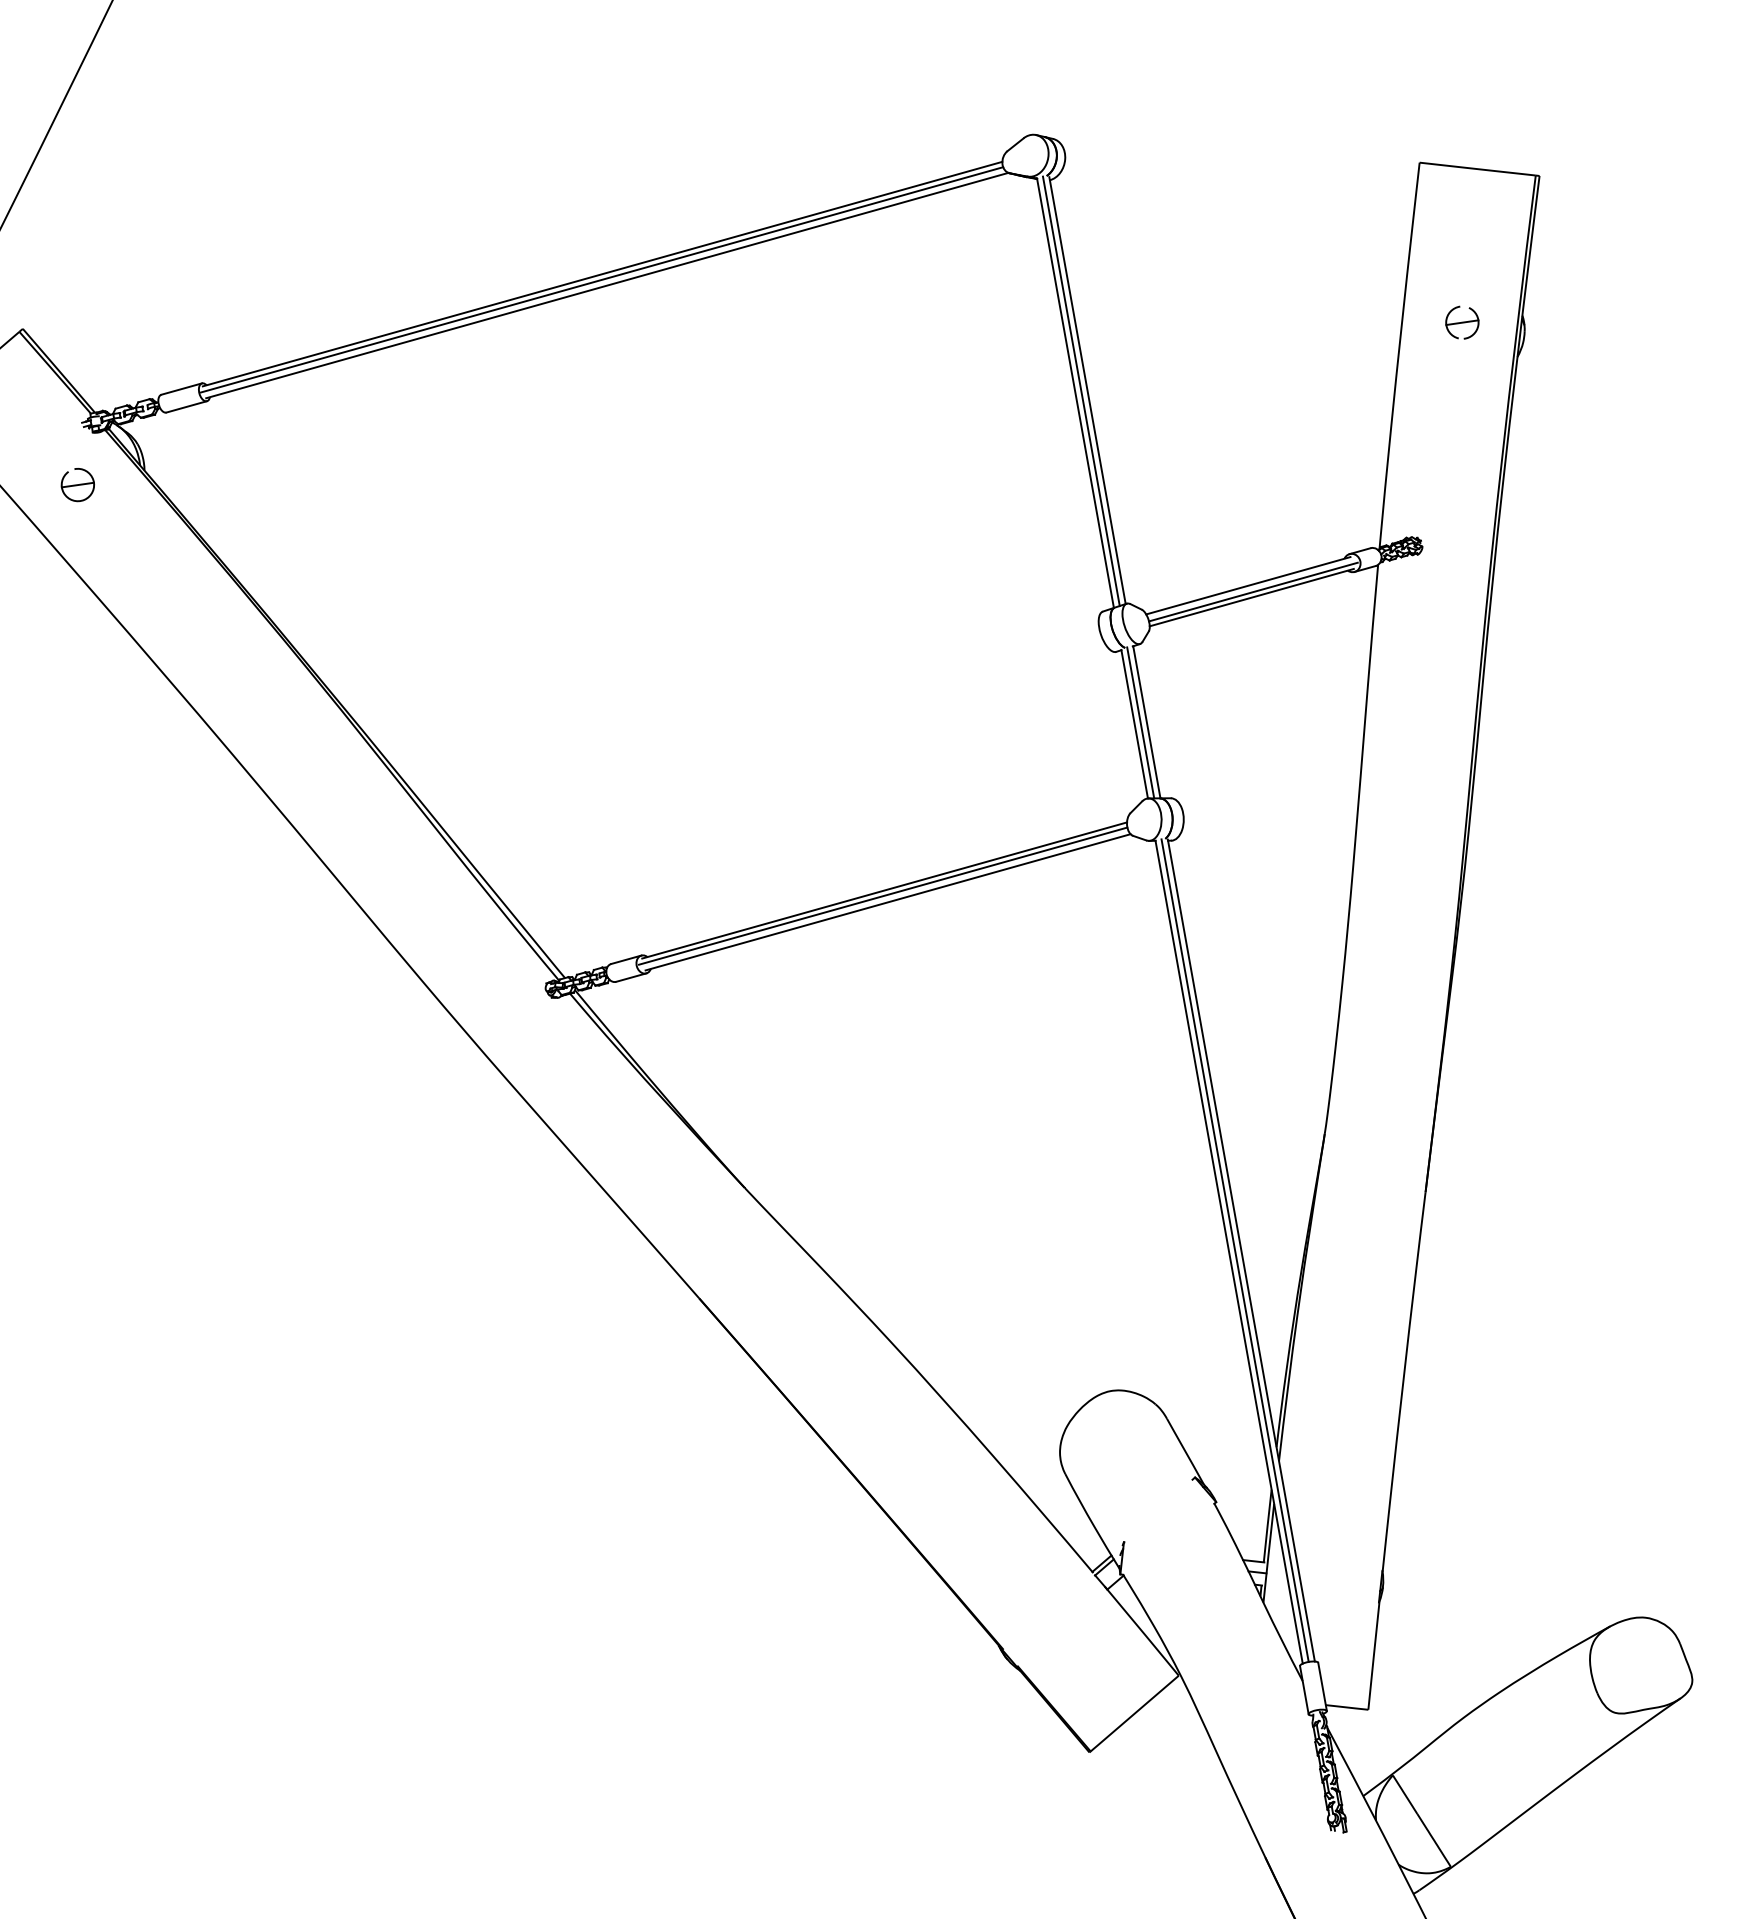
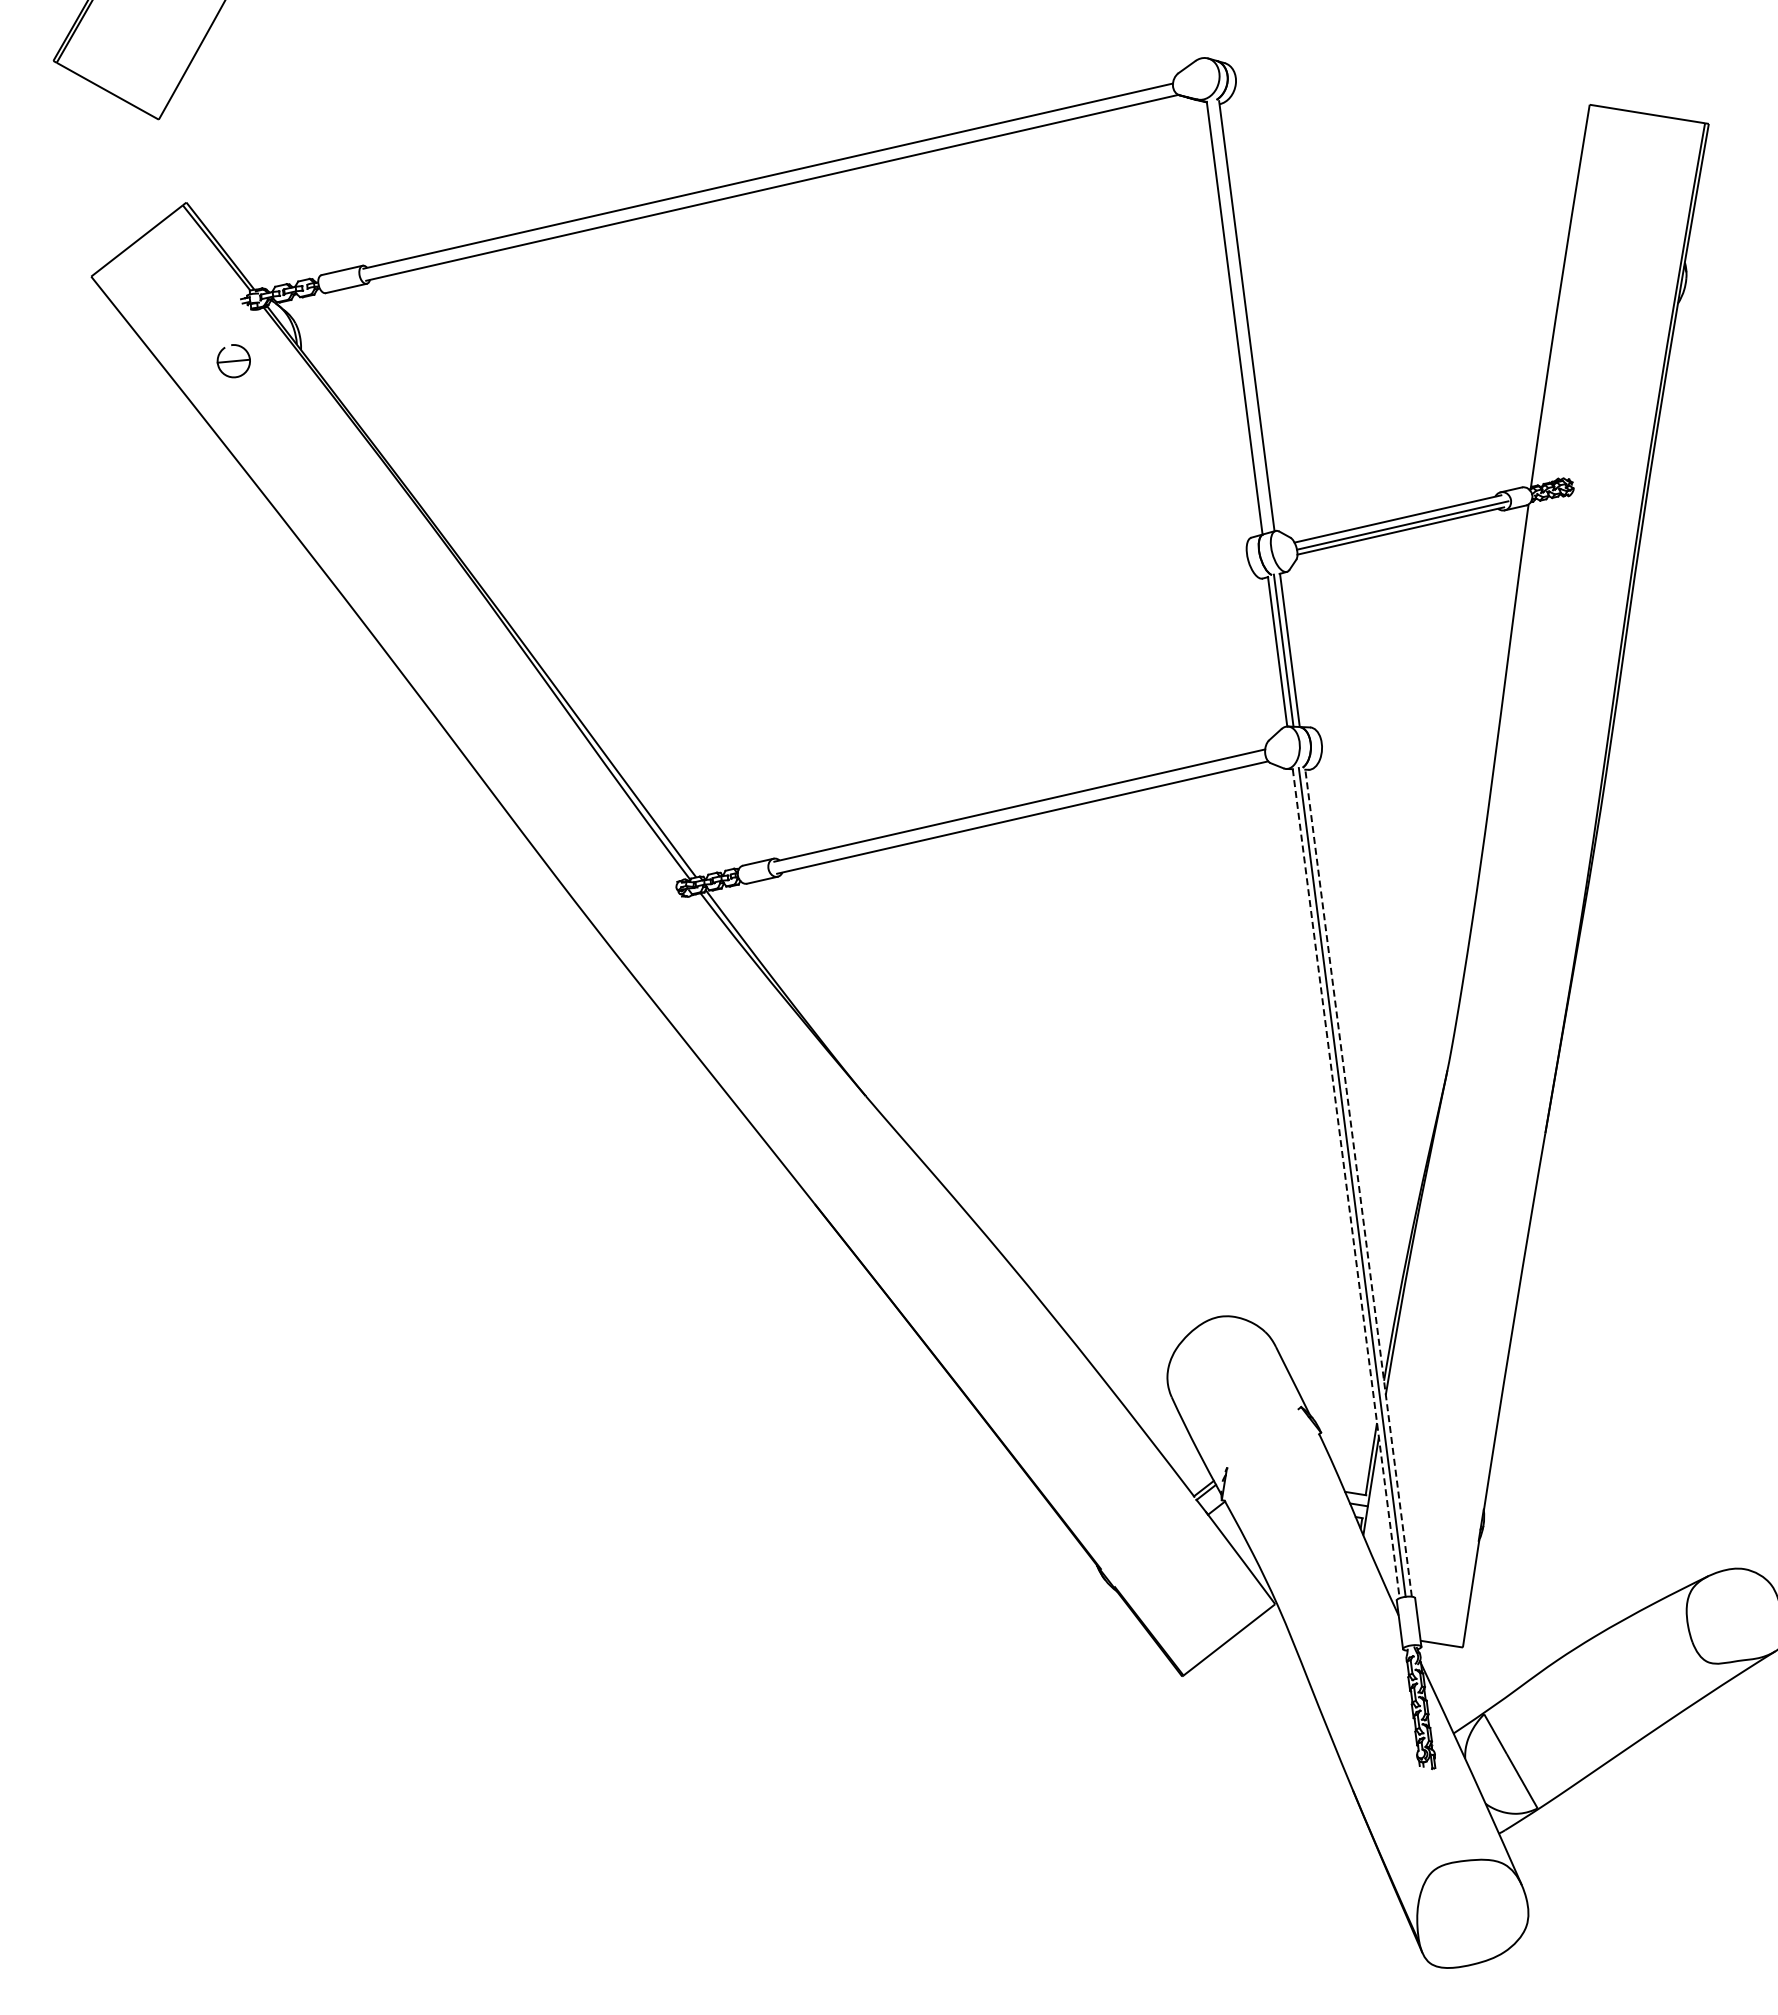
line: (602, 279) -> (767, 181), removed
part: (1462, 322) -> (1624, 266), removed
line: (1081, 391) -> (1240, 316), removed
line: (882, 895) -> (1017, 810), removed
line: (1241, 1250) -> (1358, 1182), solid -> dashed
line: (1229, 1252) -> (1346, 1183), solid -> dashed

